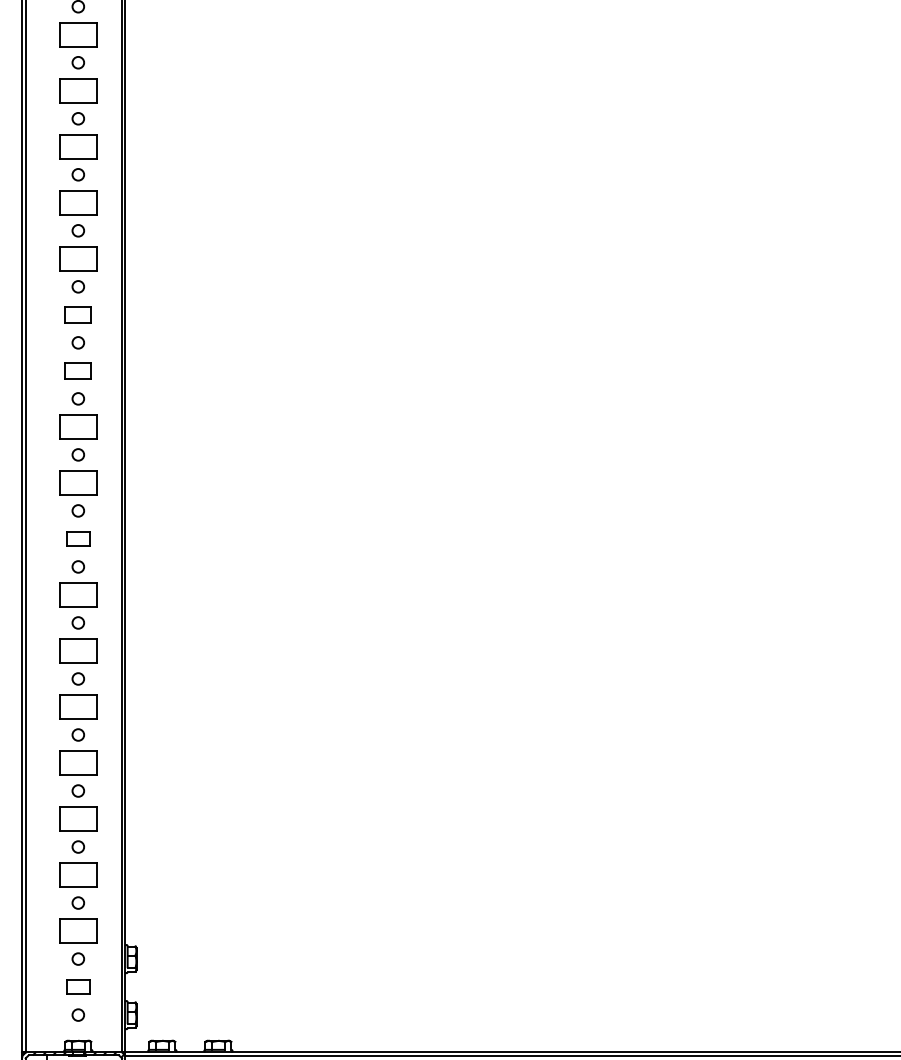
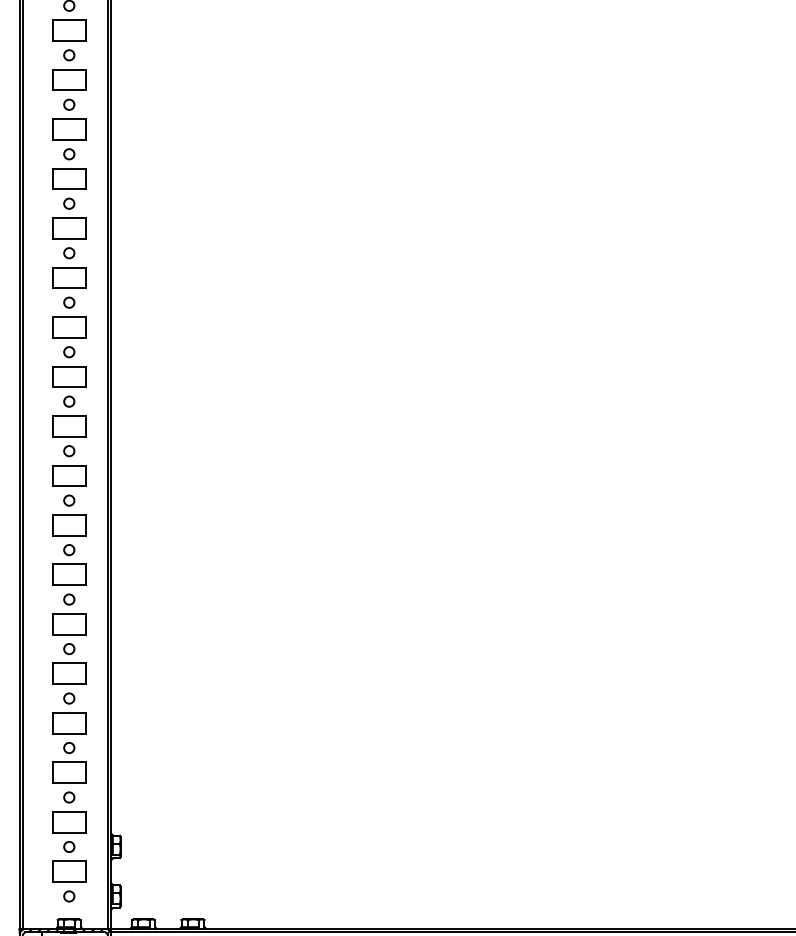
part: (78, 314) -> (69, 277), size x1.43
part: (78, 370) -> (69, 327), size x1.43
part: (78, 538) -> (69, 475), size x1.67
part: (78, 986) -> (69, 871), size x1.67

